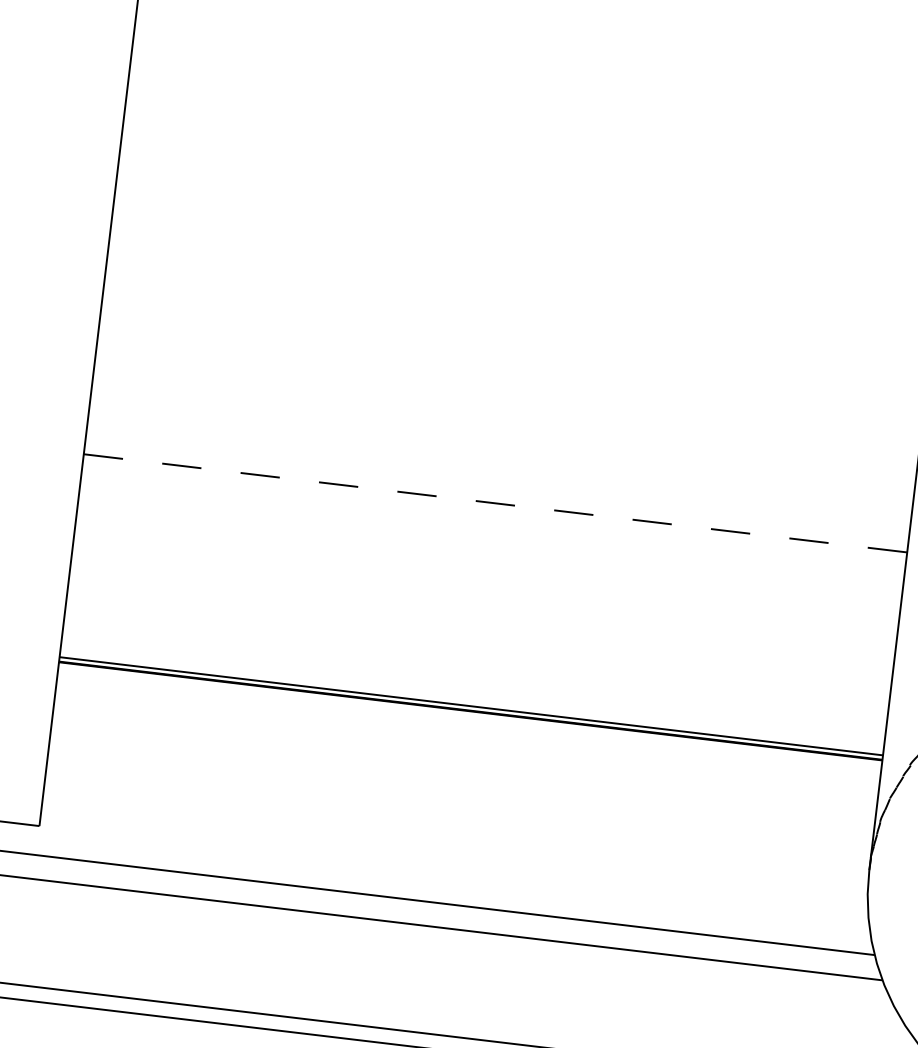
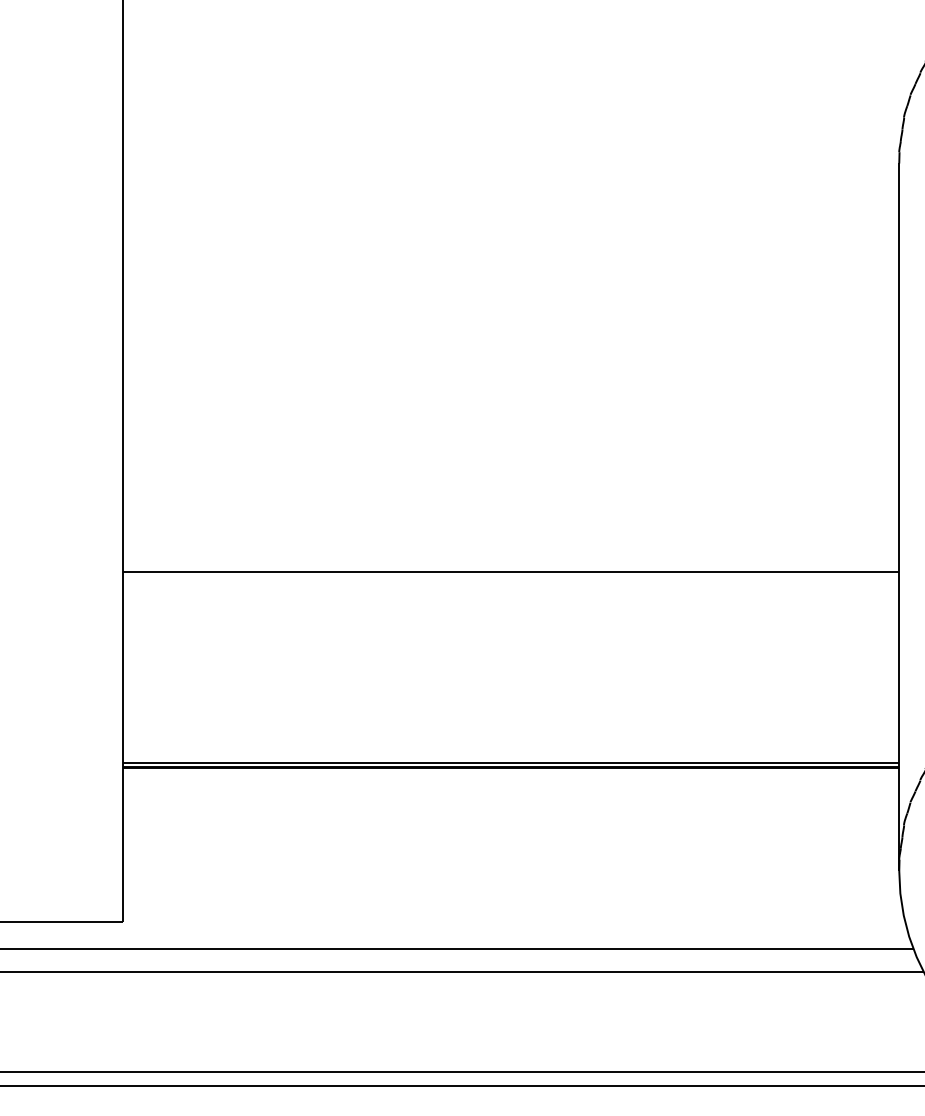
line: (495, 503) -> (511, 571), dashed -> solid

